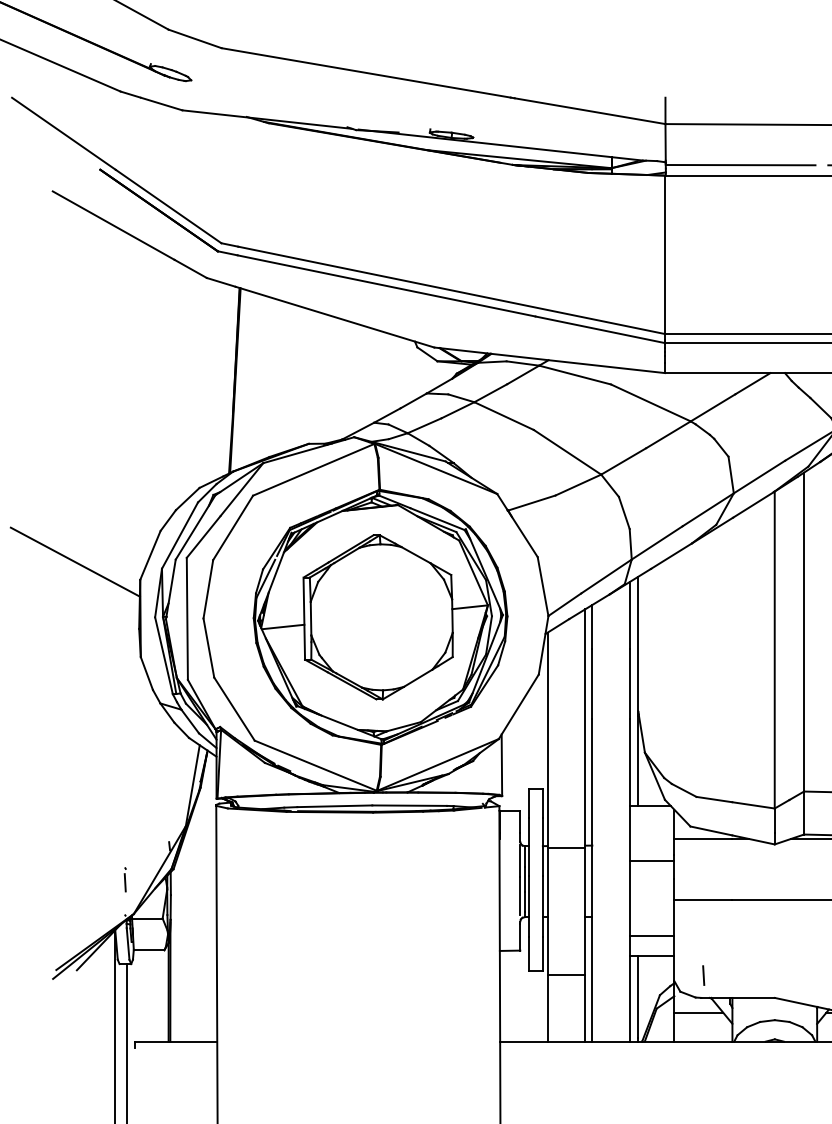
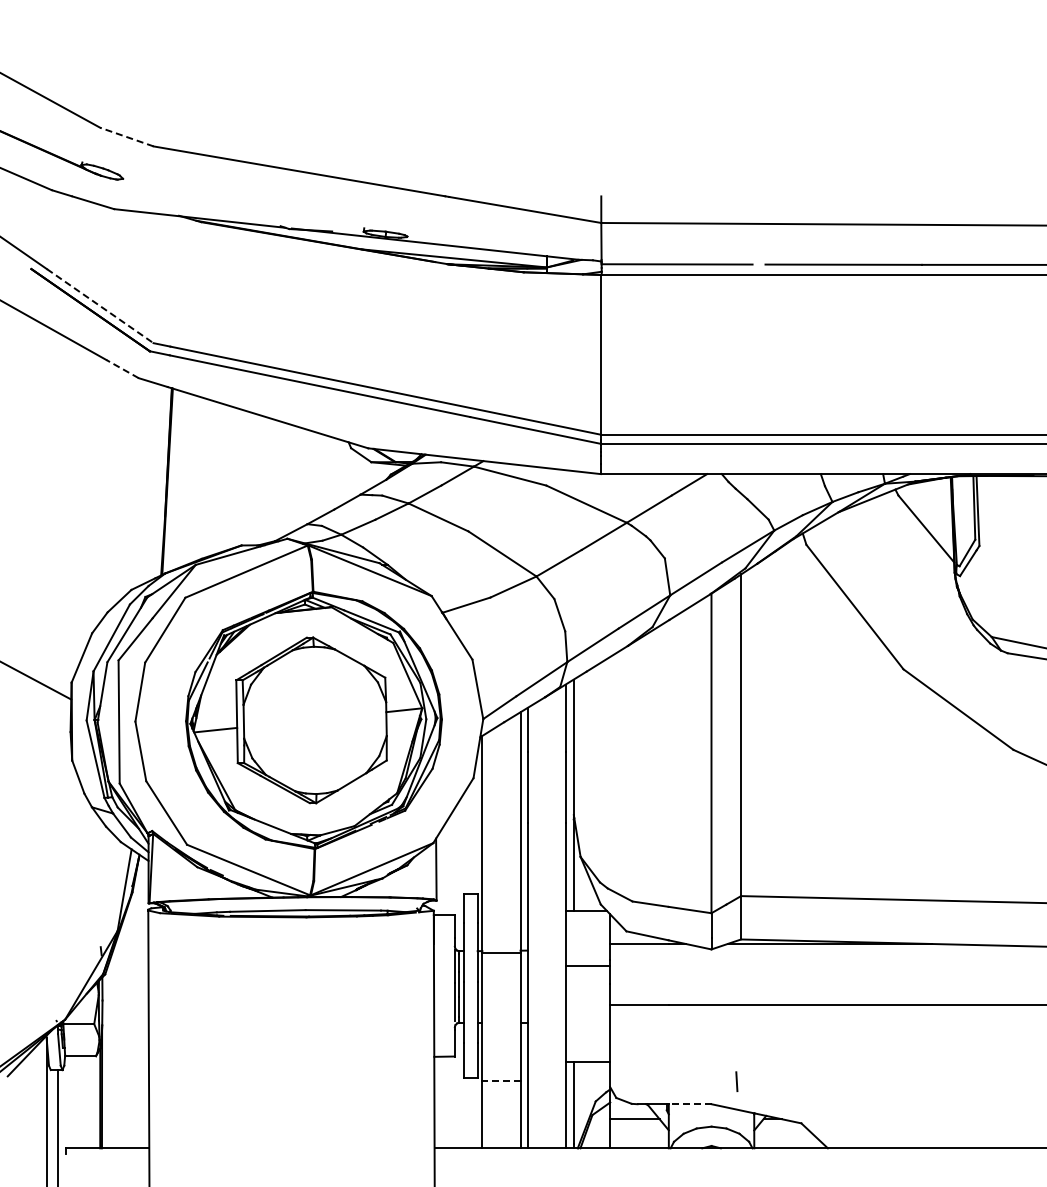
line: (194, 38) -> (126, 136), solid -> dashed
line: (168, 206) -> (100, 306), solid -> dashed
line: (190, 269) -> (122, 369), solid -> dashed
part: (125, 879) -> (56, 984), removed
line: (651, 935) -> (587, 1041), removed
line: (565, 975) -> (500, 1081), solid -> dashed
line: (703, 975) -> (736, 1081), moved
line: (752, 998) -> (689, 1104), solid -> dashed

